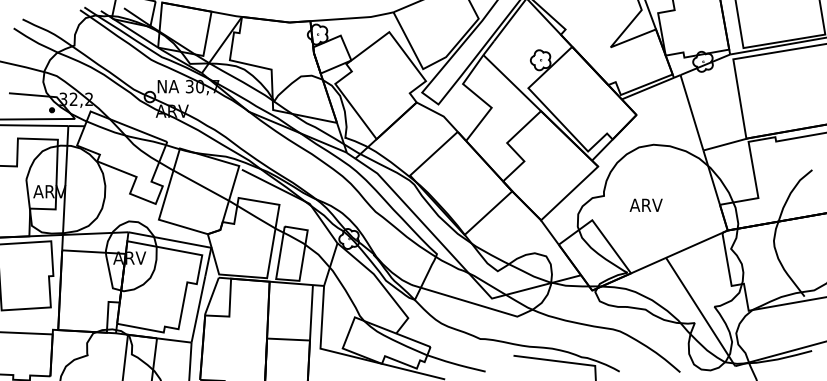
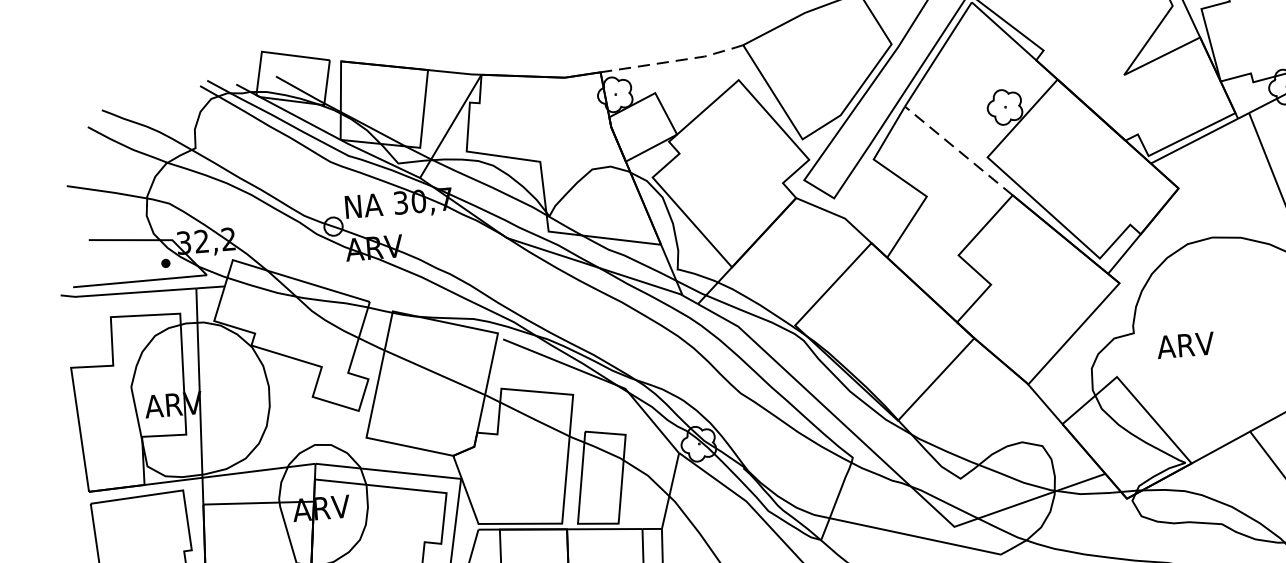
line: (353, 18) -> (674, 61), solid -> dashed
line: (511, 82) -> (957, 149), solid -> dashed
text: (645, 204) -> (1184, 343), moved

